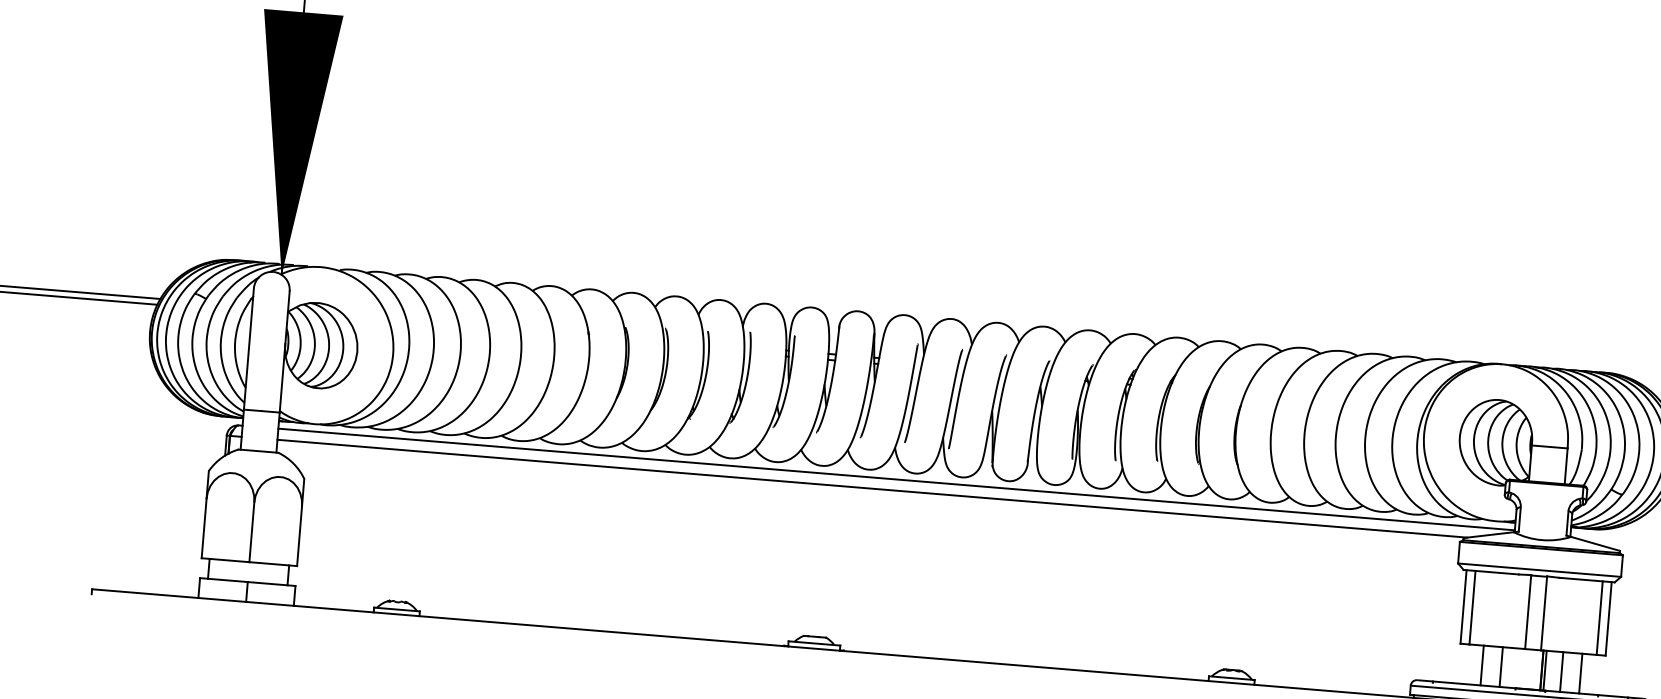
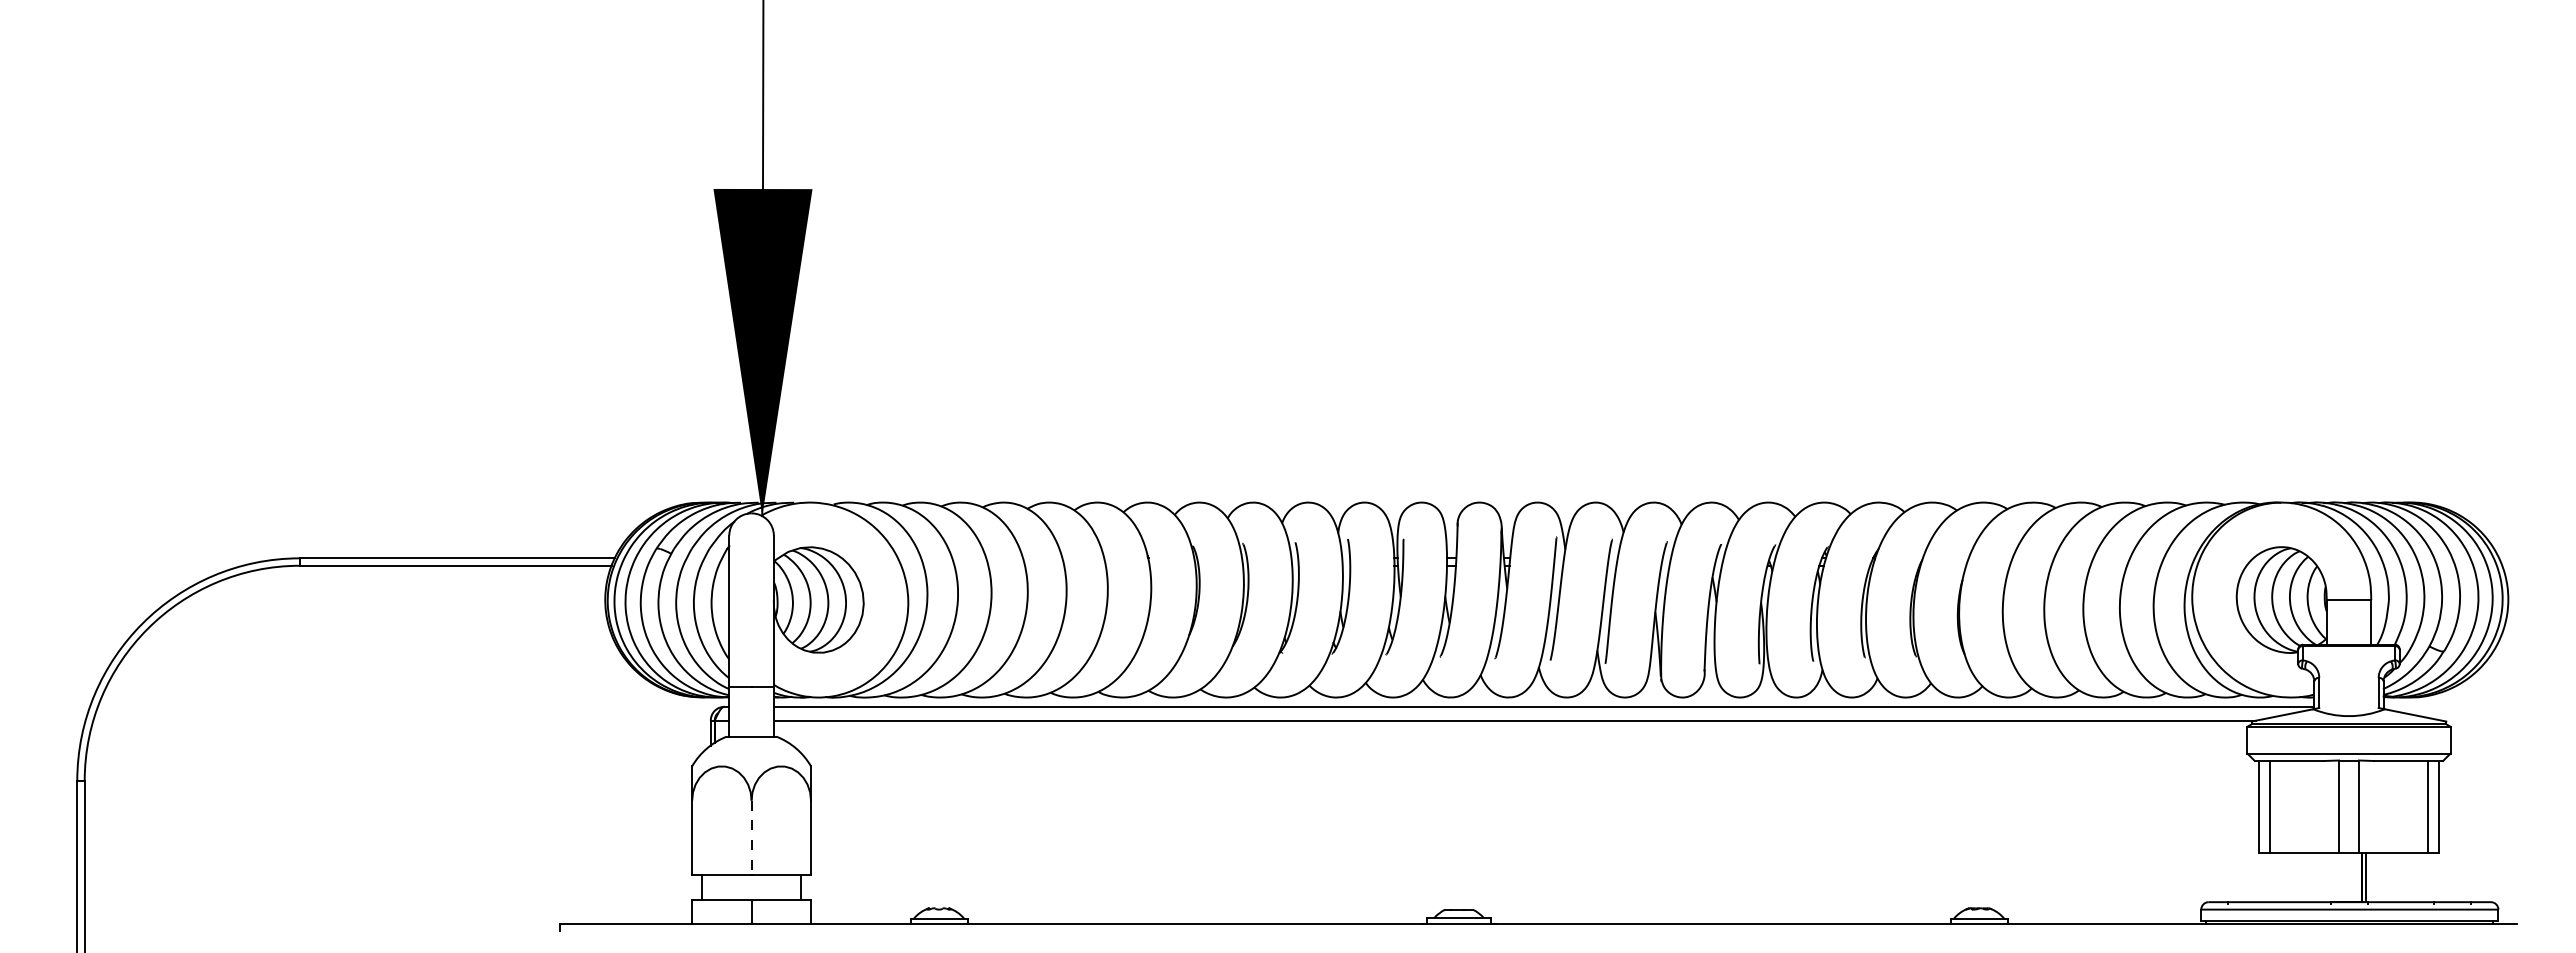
line: (251, 532) -> (751, 838), solid -> dashed
line: (1482, 665) -> (2287, 877), removed
line: (1501, 667) -> (2311, 877), removed
line: (1561, 672) -> (2386, 877), removed
line: (1580, 673) -> (2410, 877), removed

